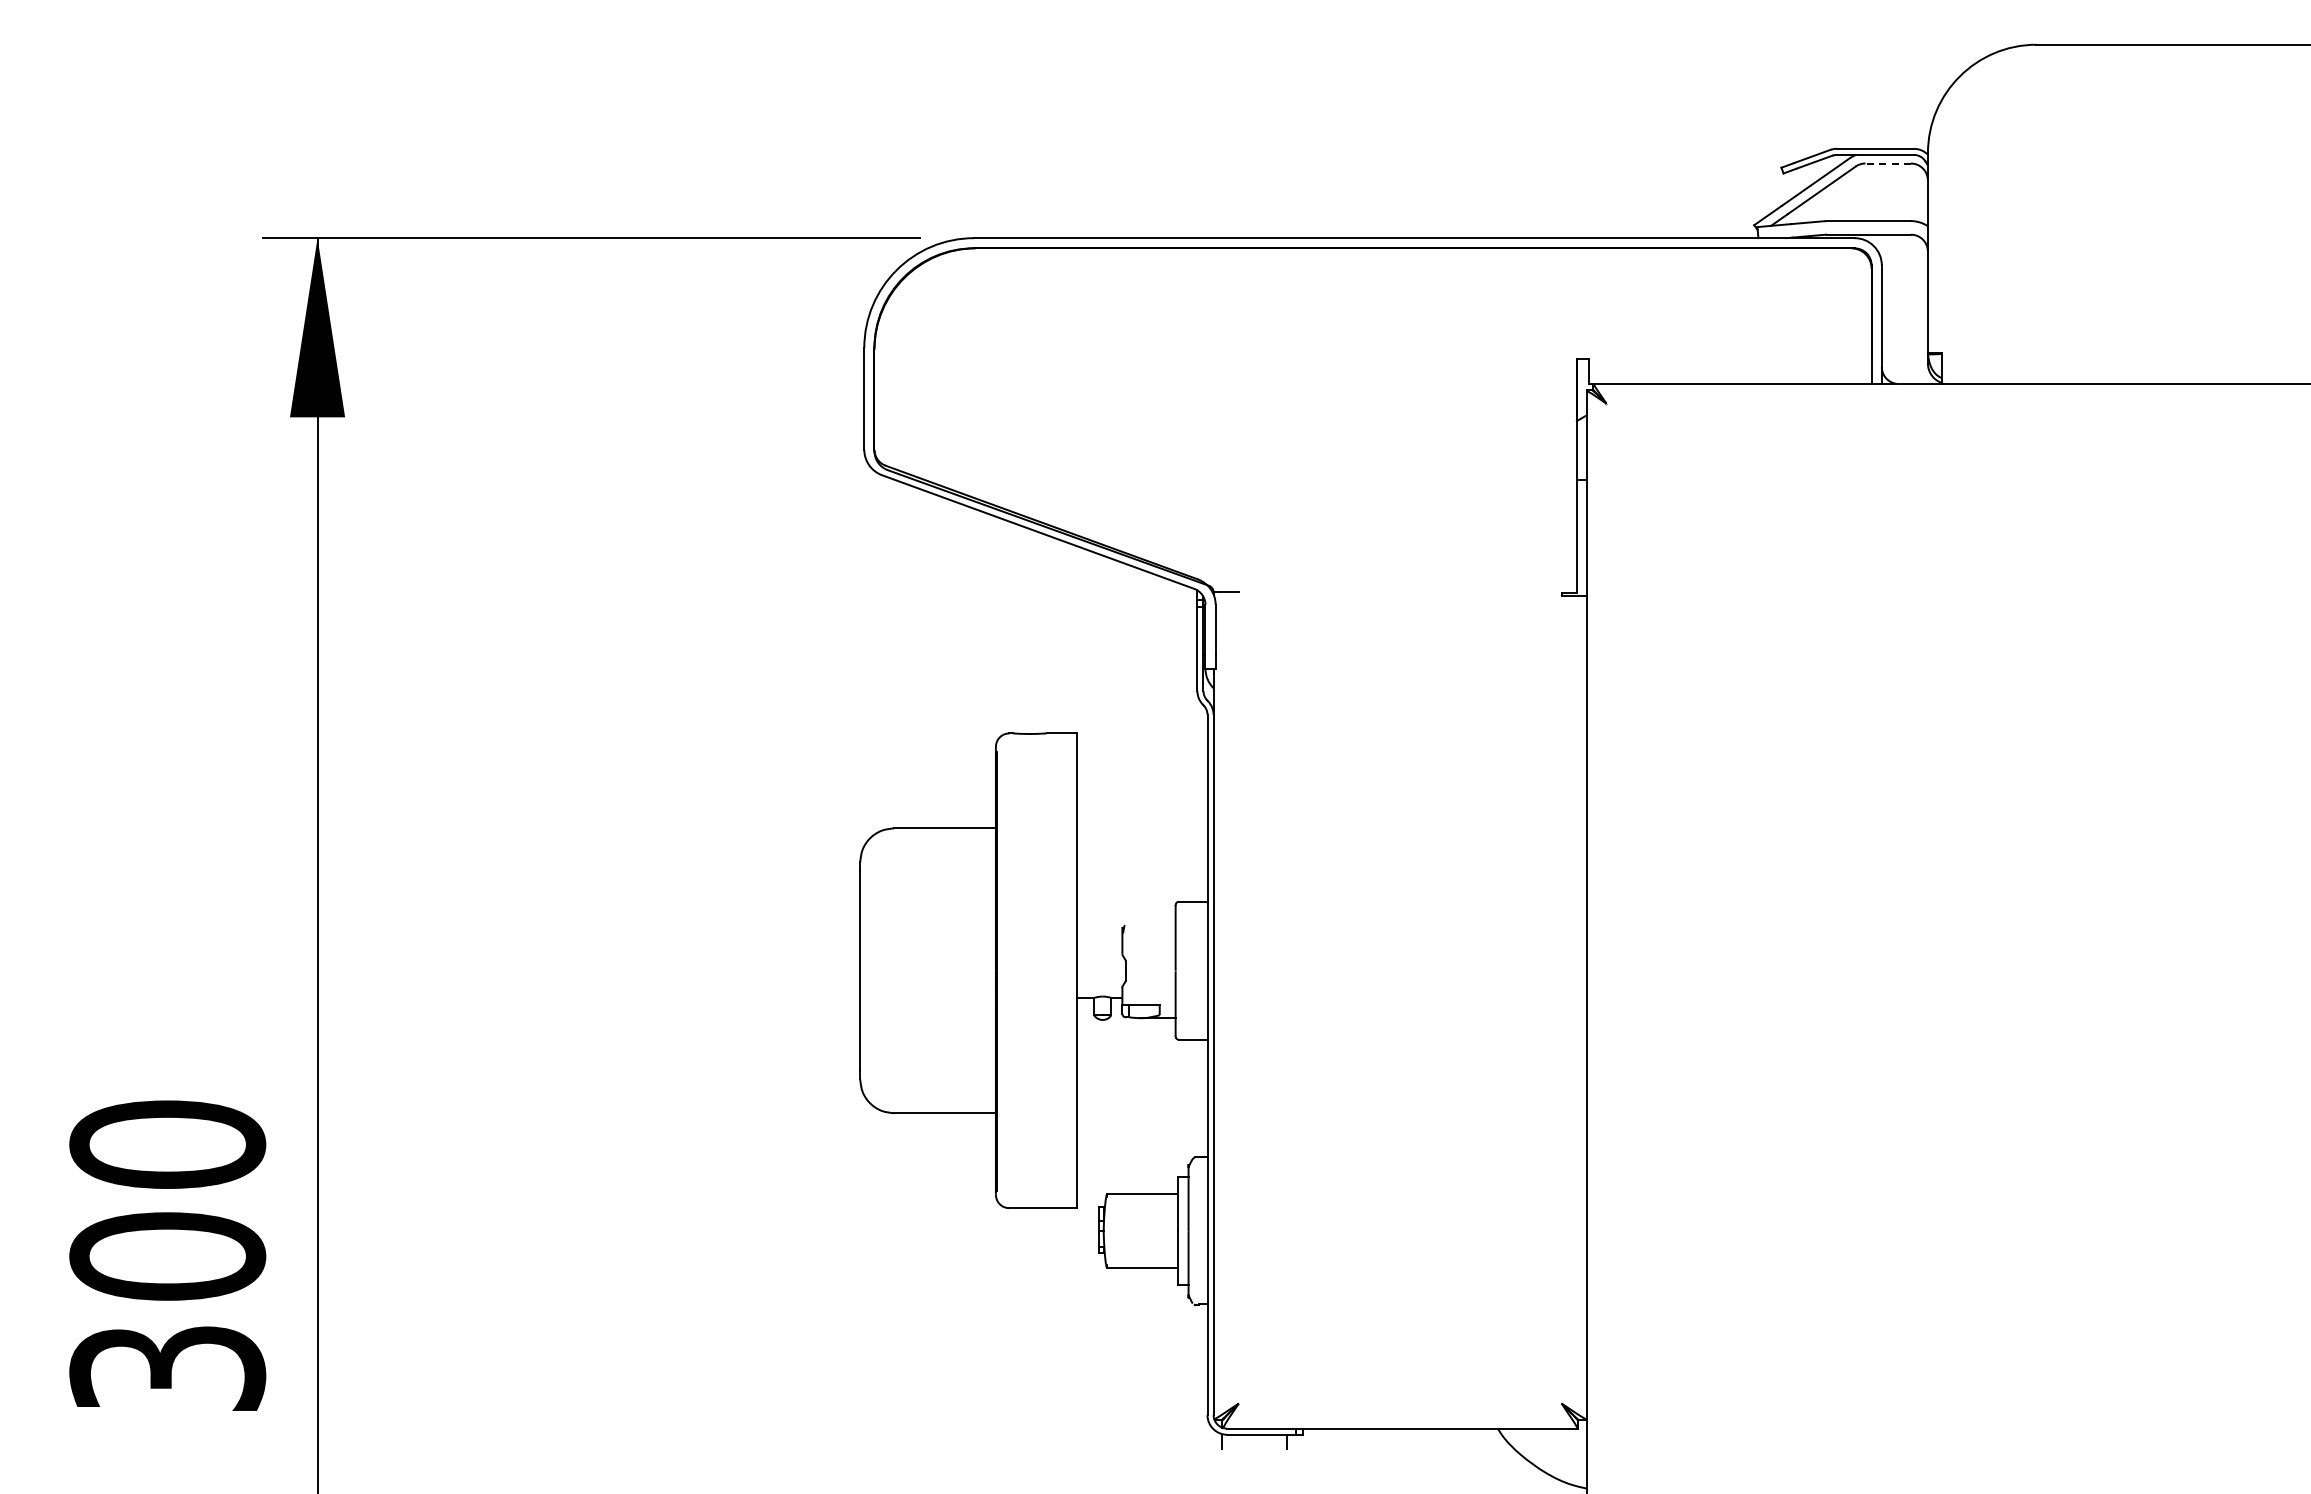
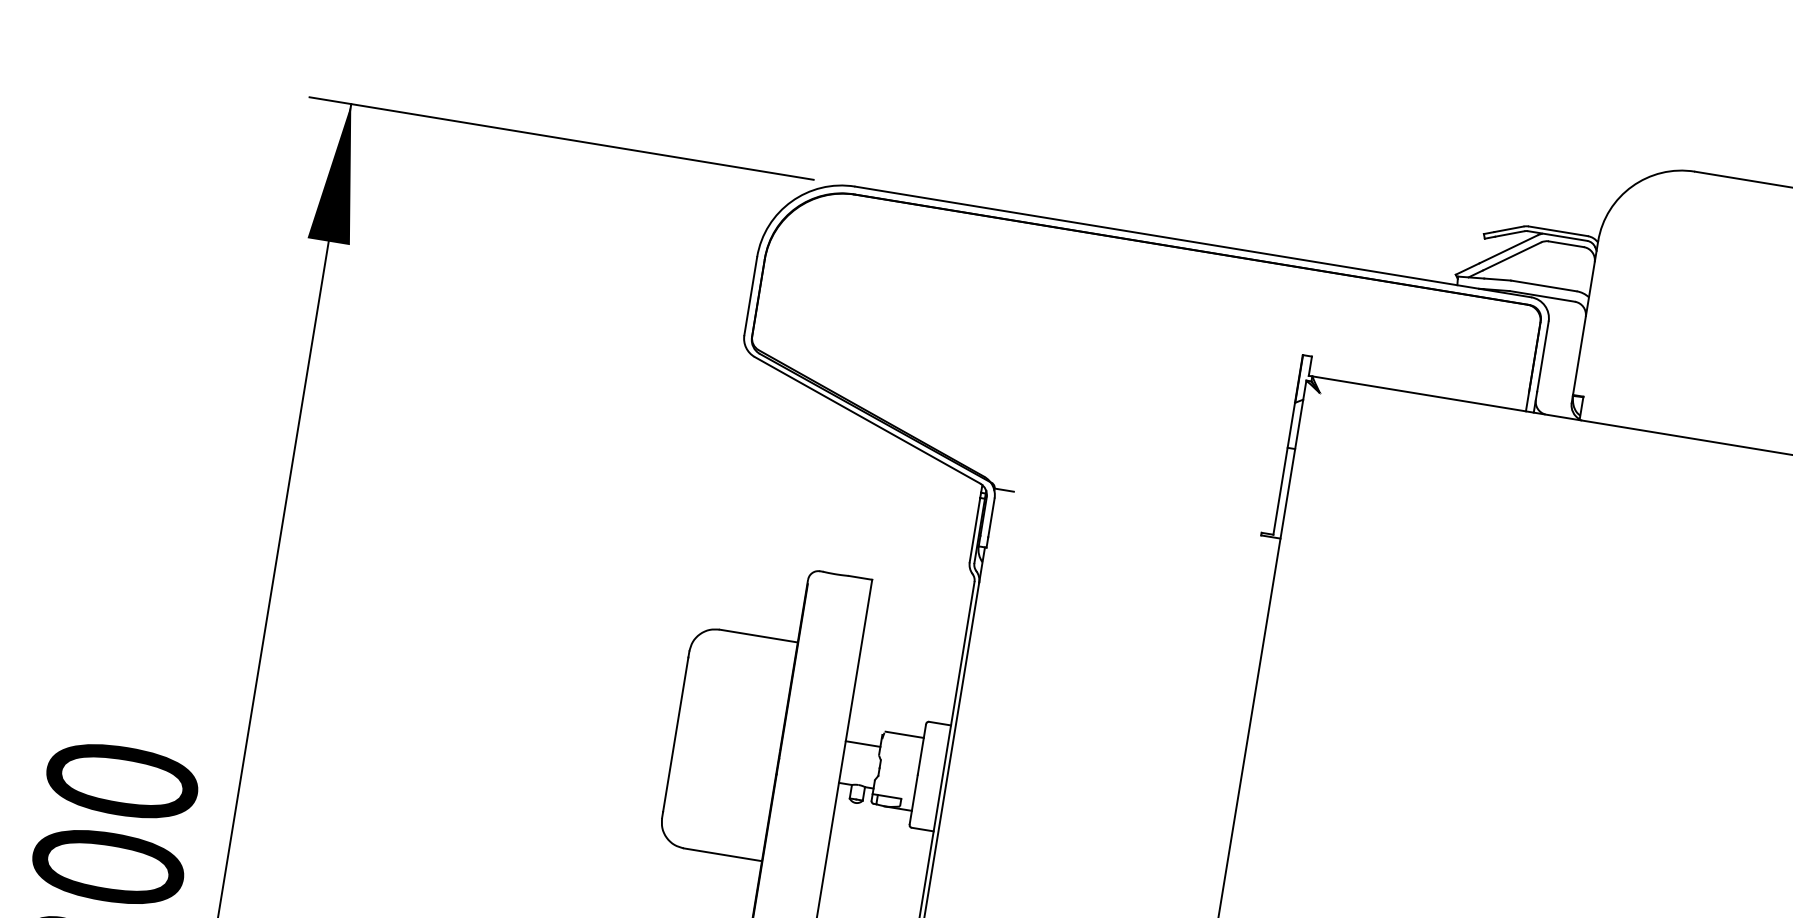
line: (1888, 163) -> (1566, 244), dashed -> solid
line: (1150, 923) -> (904, 734), added
line: (1099, 943) -> (862, 743), added

